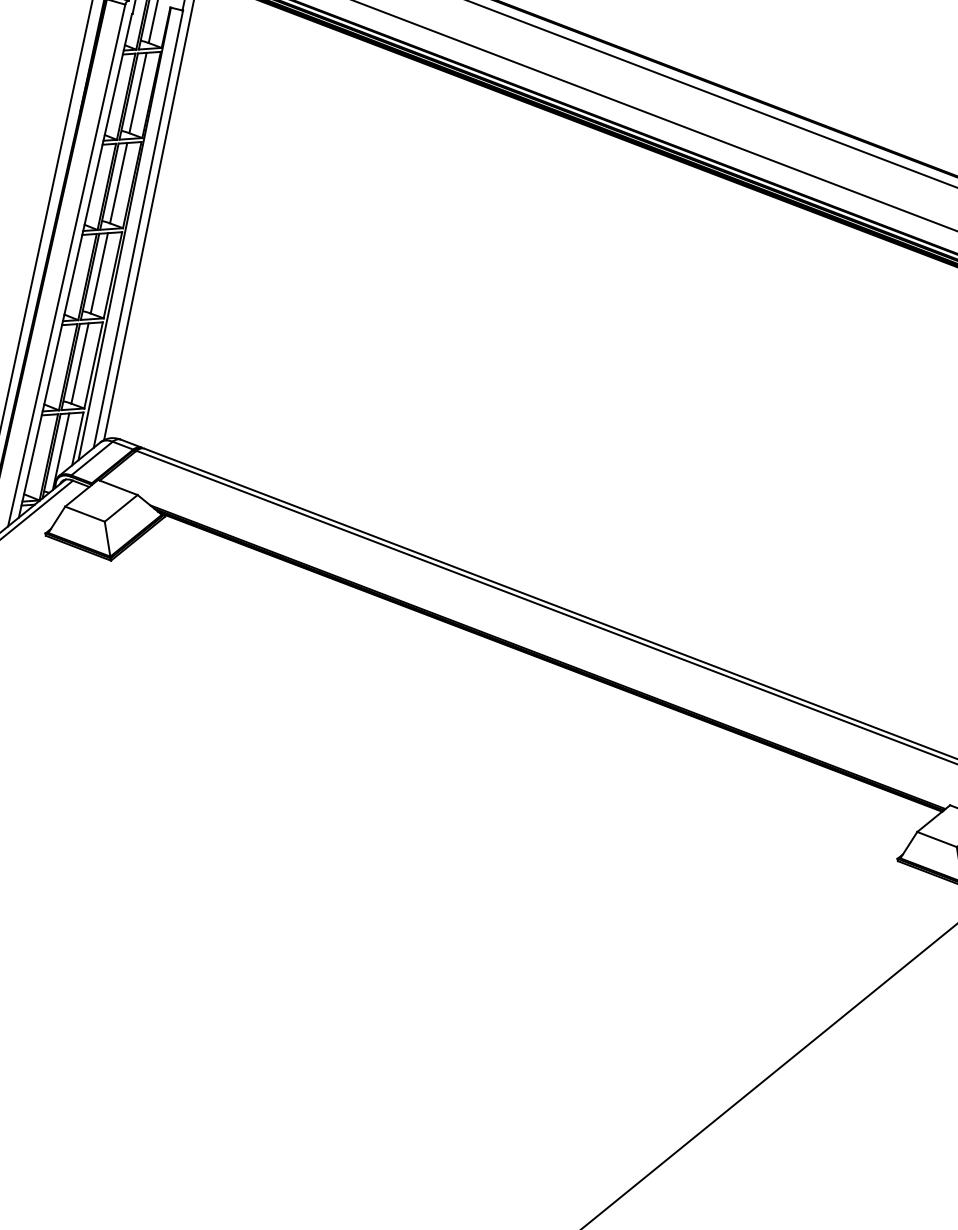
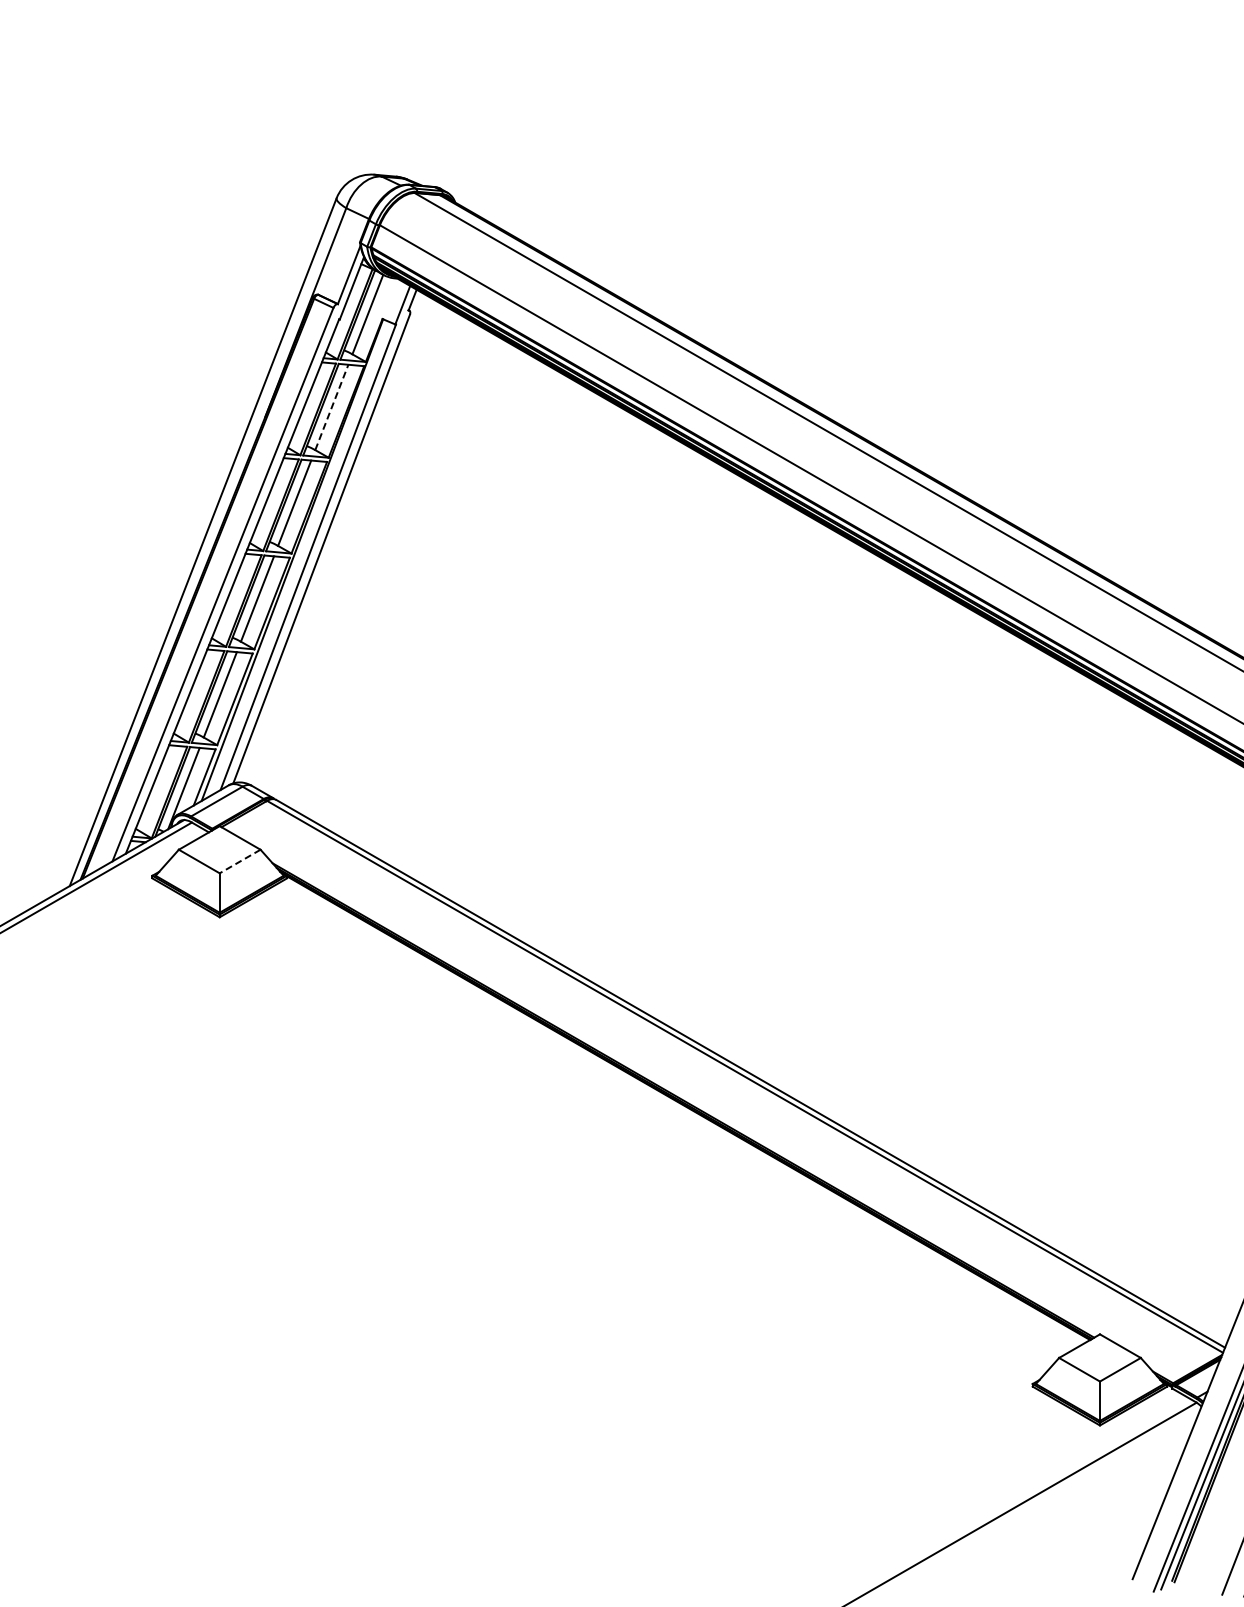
line: (137, 93) -> (331, 407), solid -> dashed
line: (121, 508) -> (240, 861), solid -> dashed

